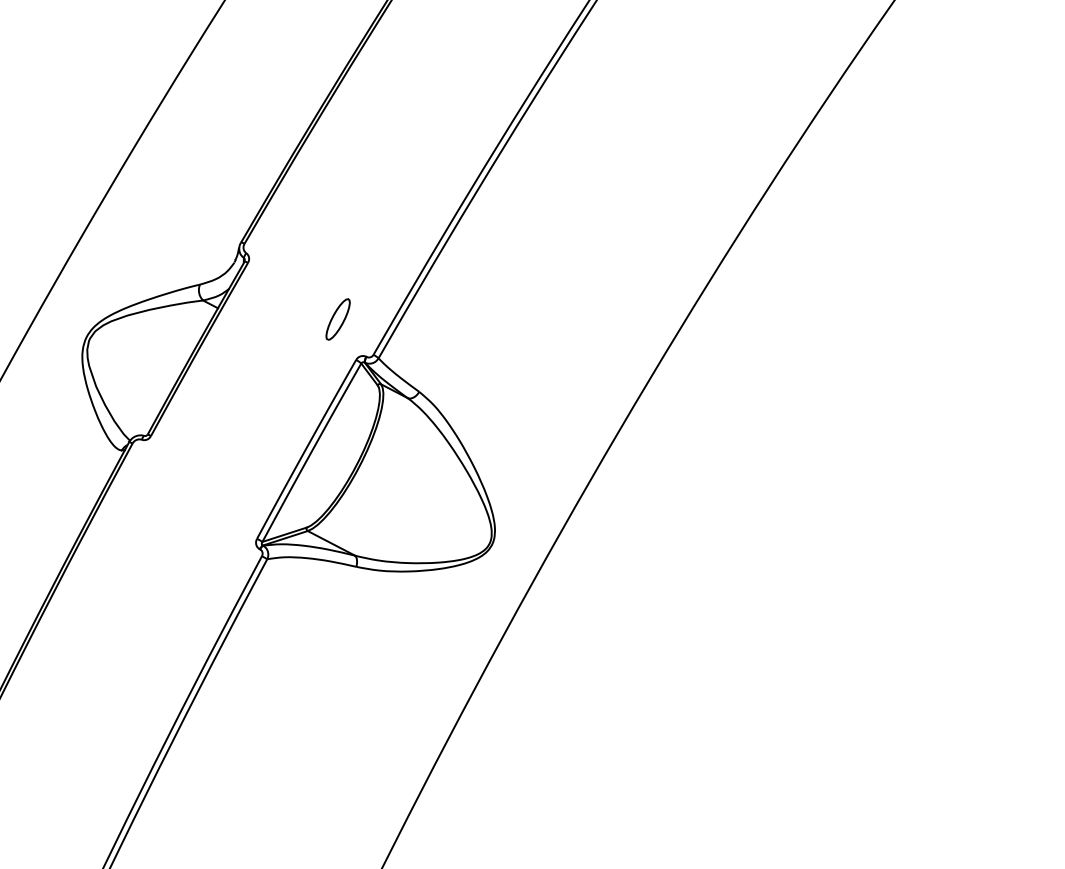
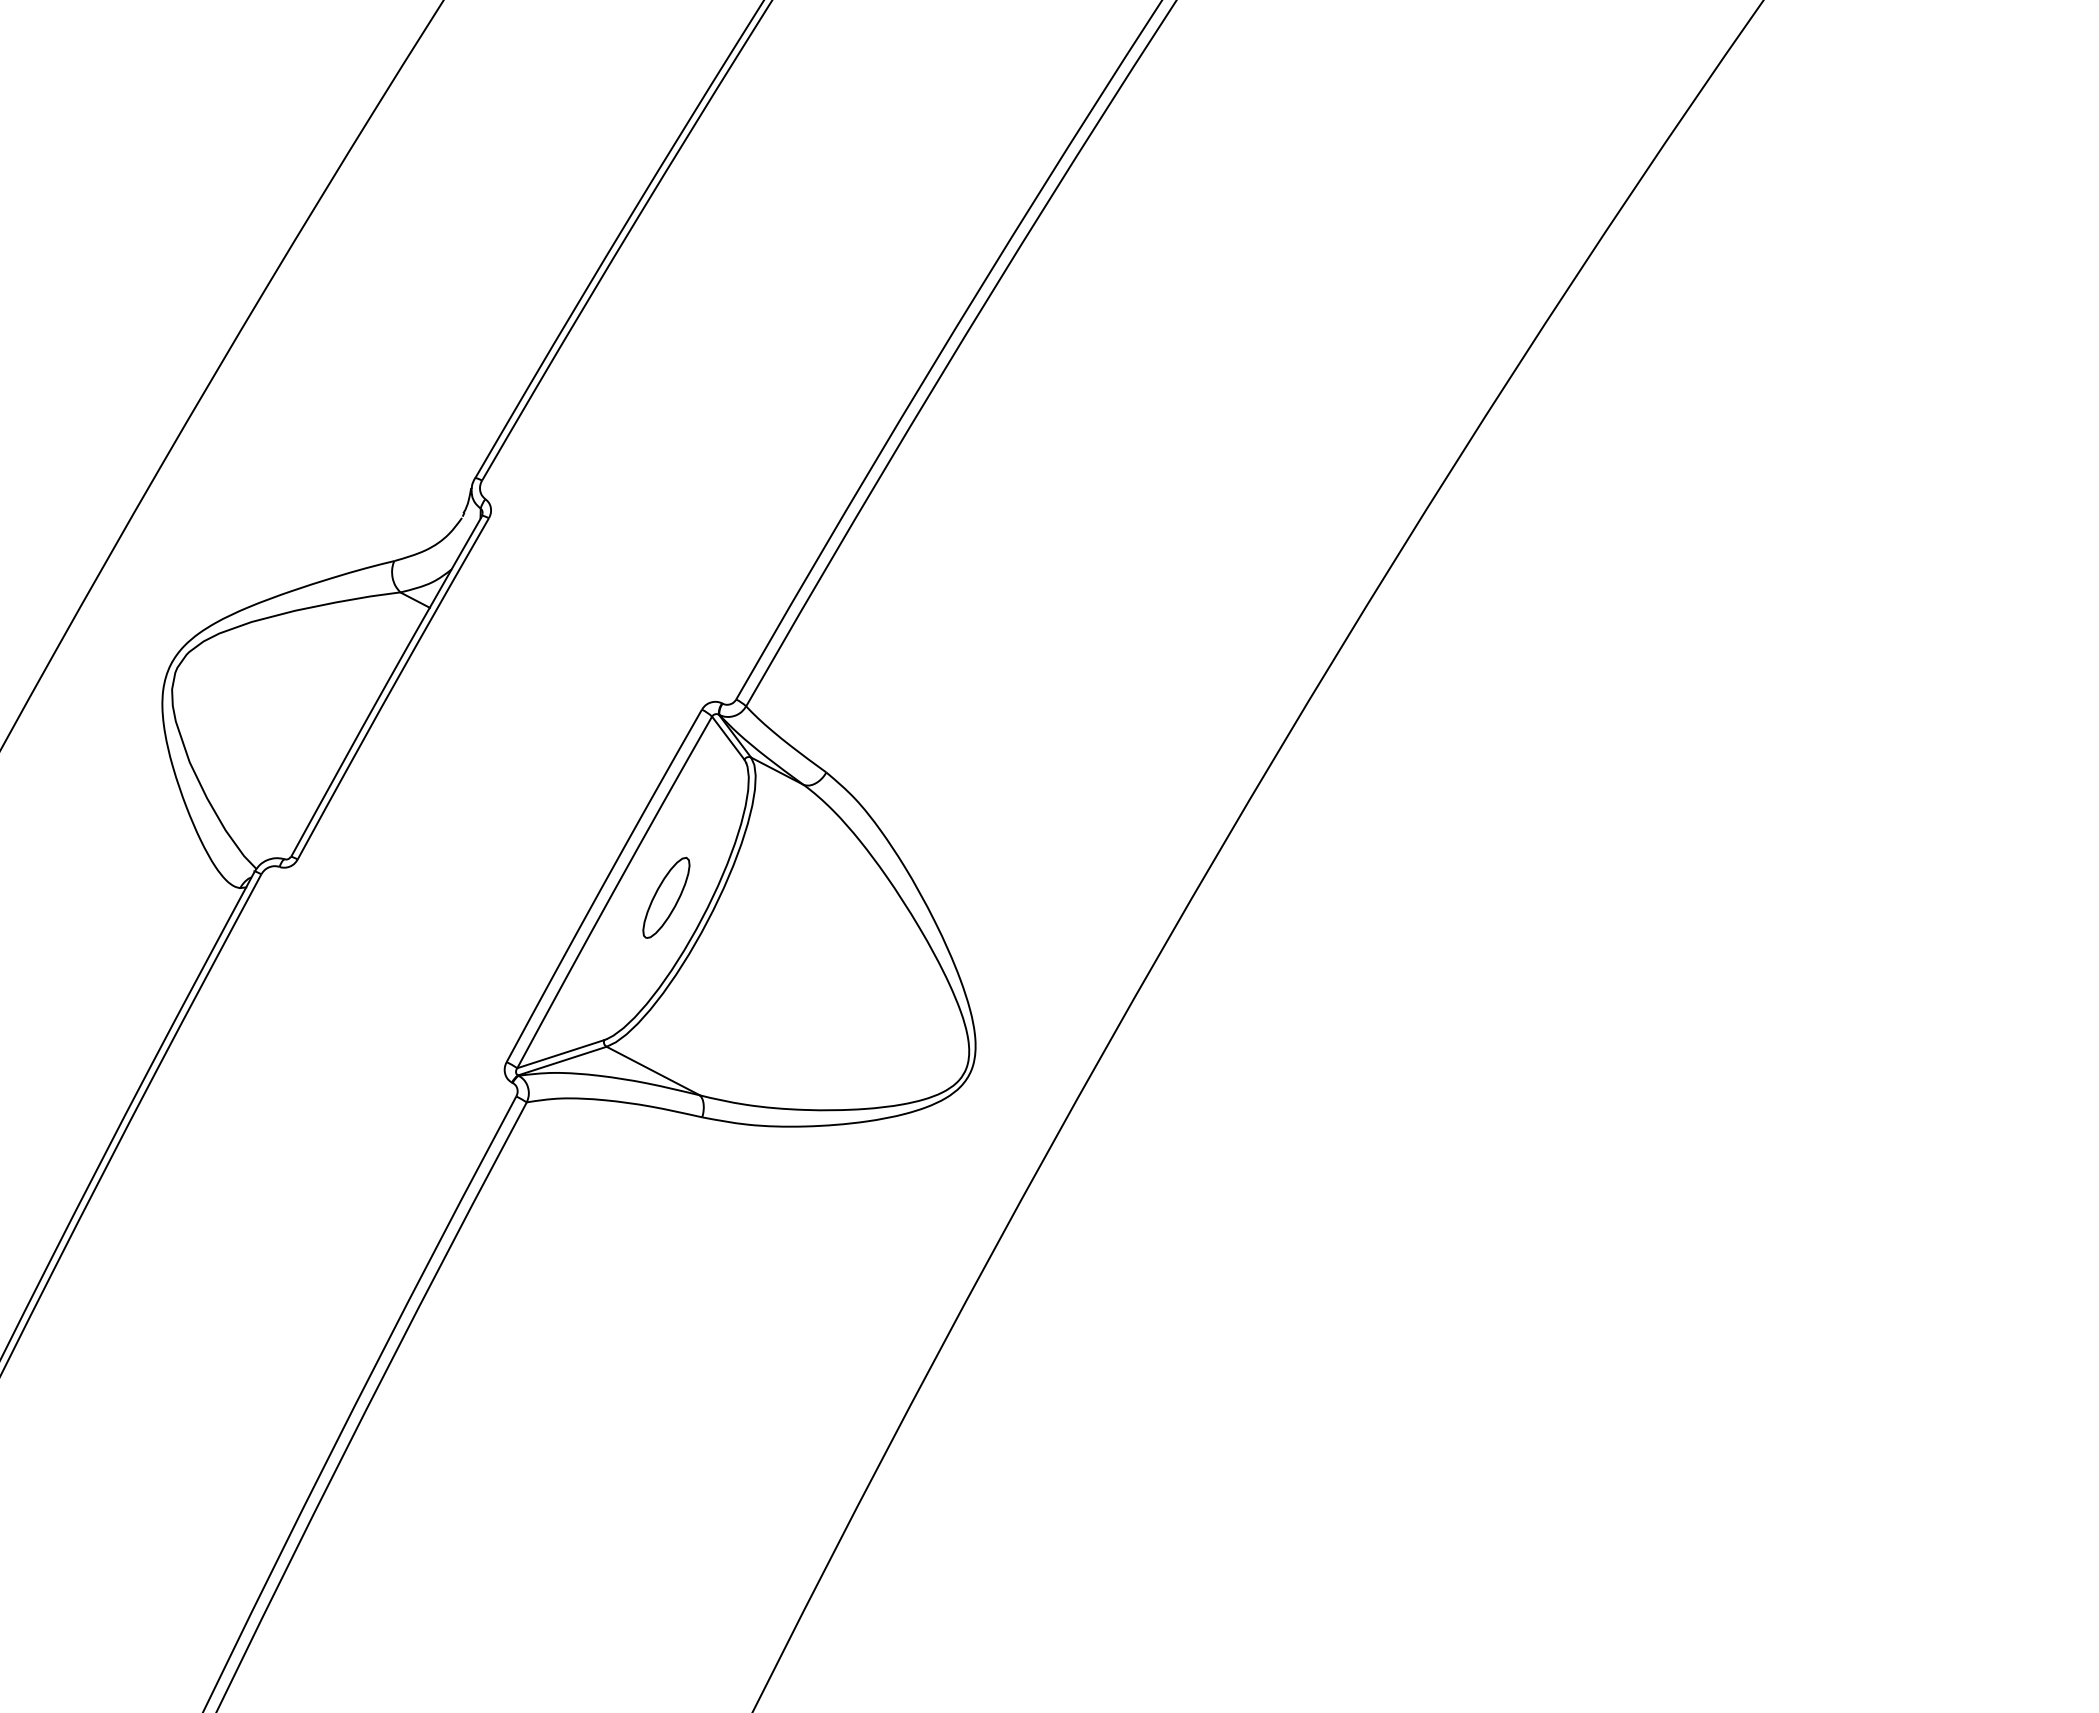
part: (337, 319) -> (665, 897), moved

